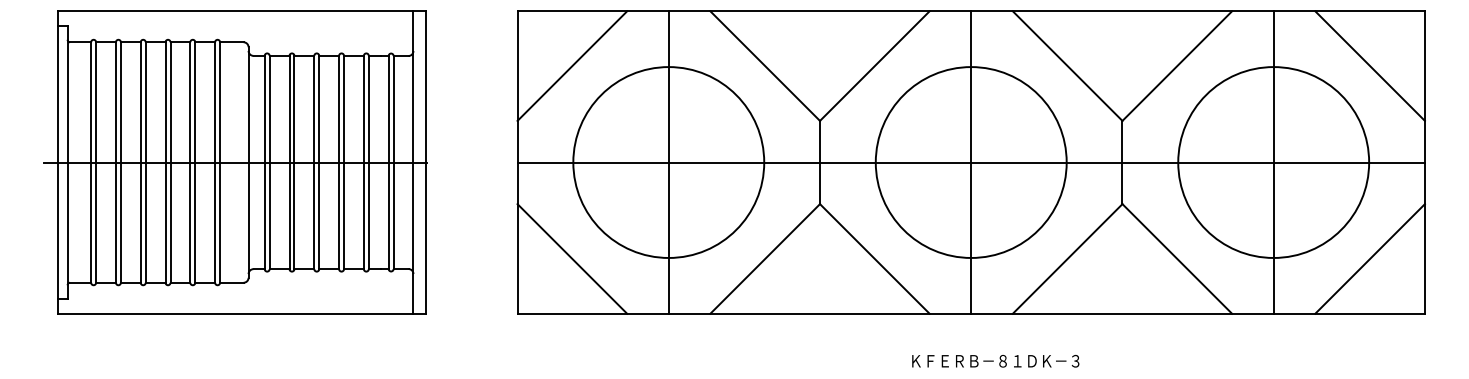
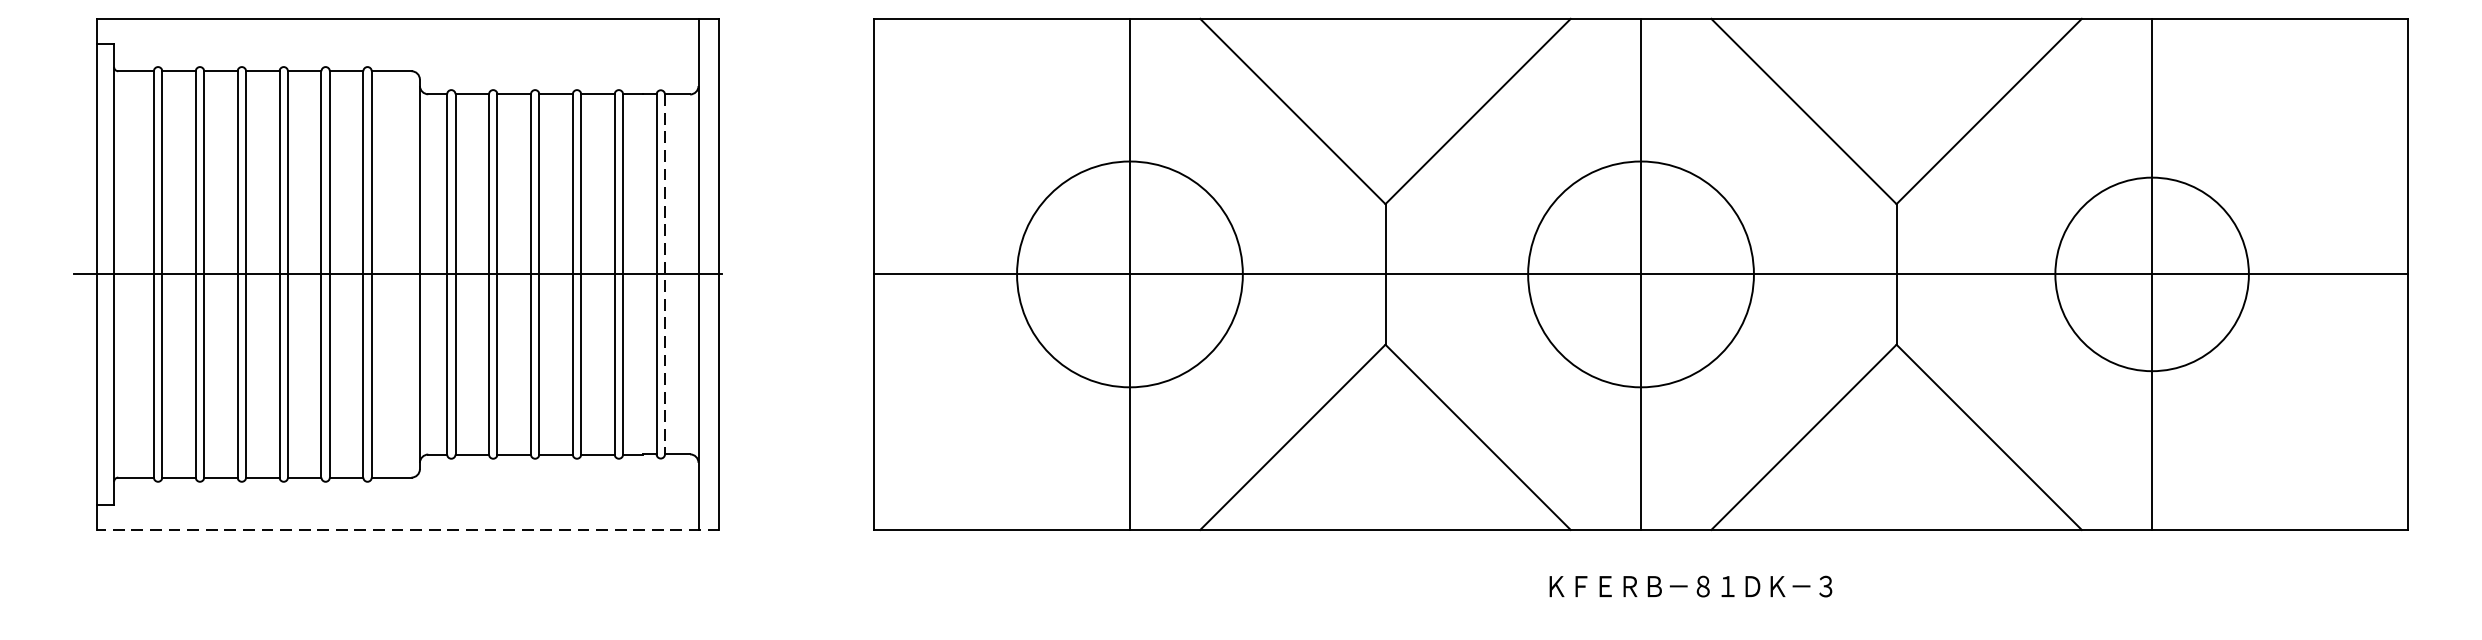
line: (572, 65) -> (967, 110), removed
line: (1369, 65) -> (2314, 110), removed
line: (393, 162) -> (664, 274), solid -> dashed
circle: (668, 162) -> (1129, 274), size x0.7
circle: (970, 162) -> (1639, 274), size x0.7
circle: (1273, 162) -> (2151, 274), size x0.6
line: (572, 258) -> (967, 436), removed
line: (1369, 258) -> (2314, 436), removed
line: (241, 313) -> (407, 529), solid -> dashed
text: (995, 361) -> (1690, 586), moved

